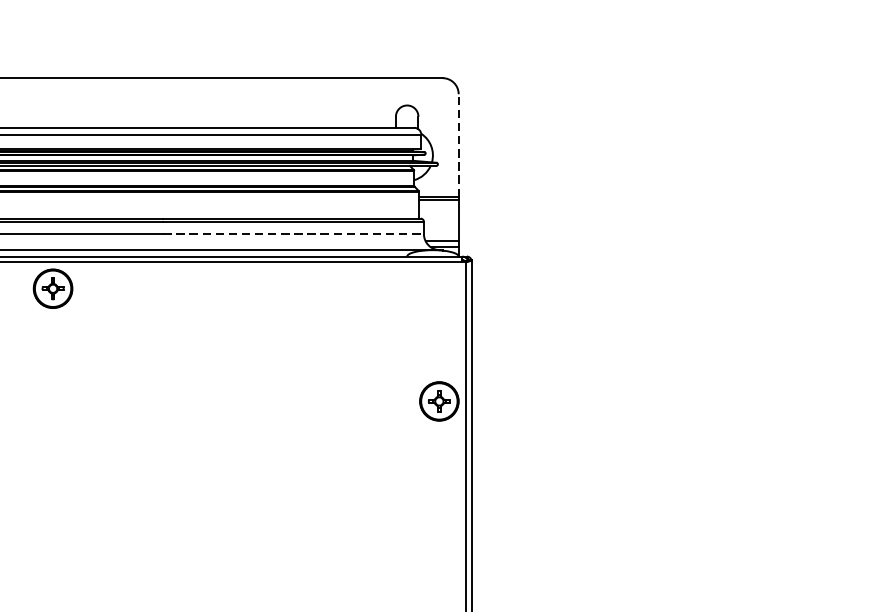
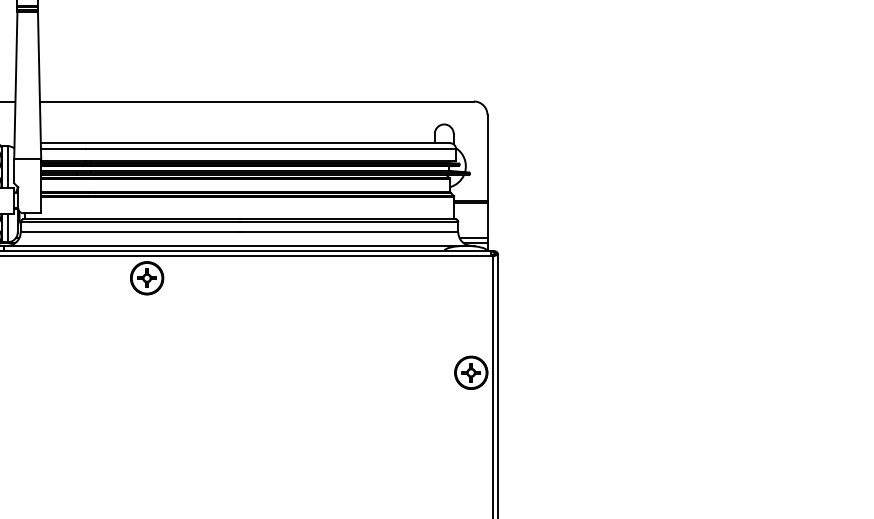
line: (458, 144) -> (487, 157), dashed -> solid
line: (294, 234) -> (349, 232), dashed -> solid

